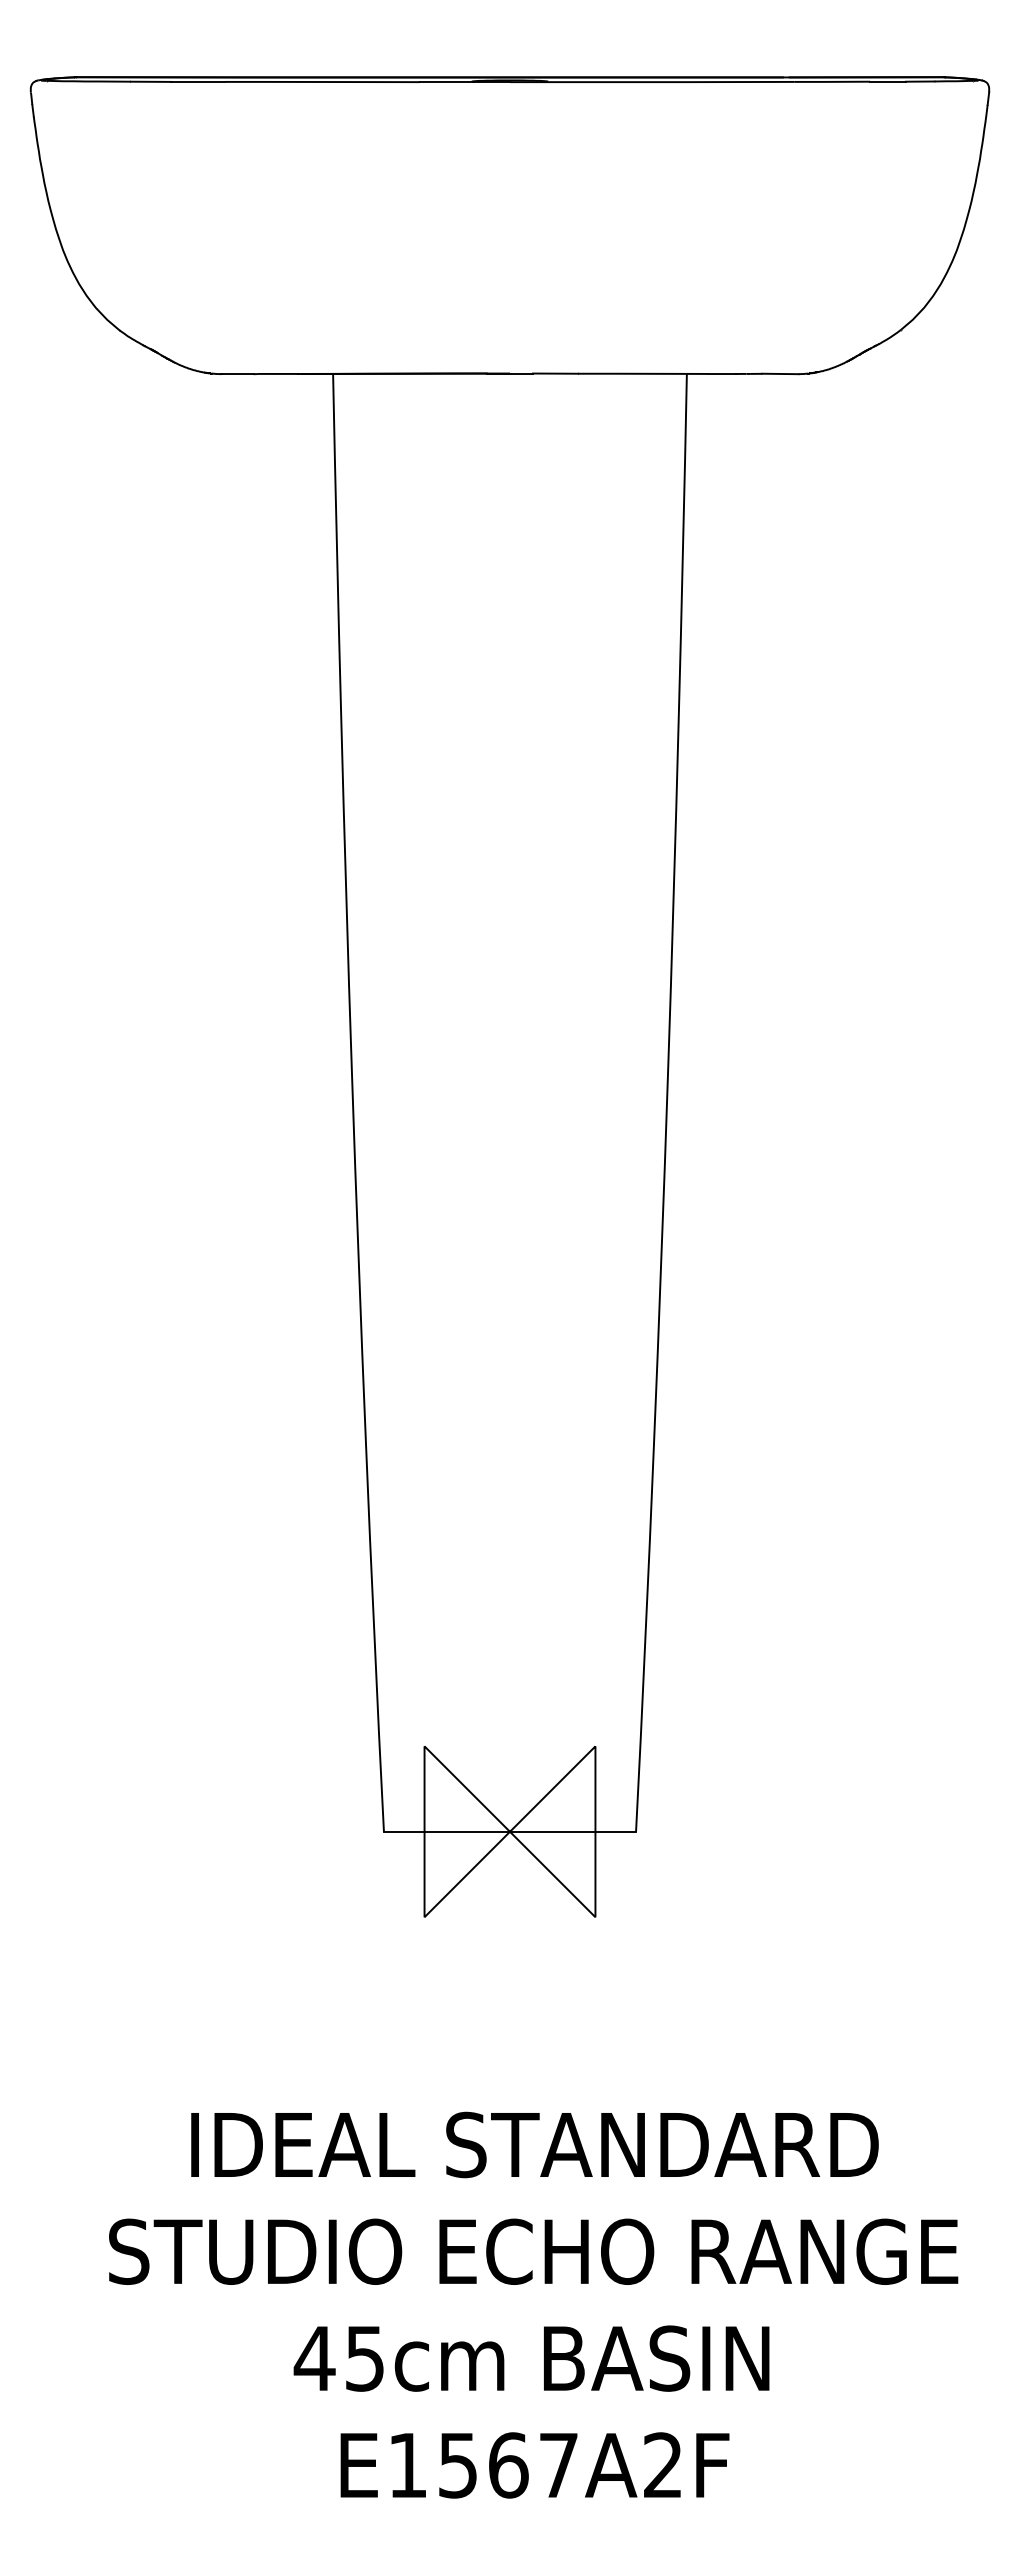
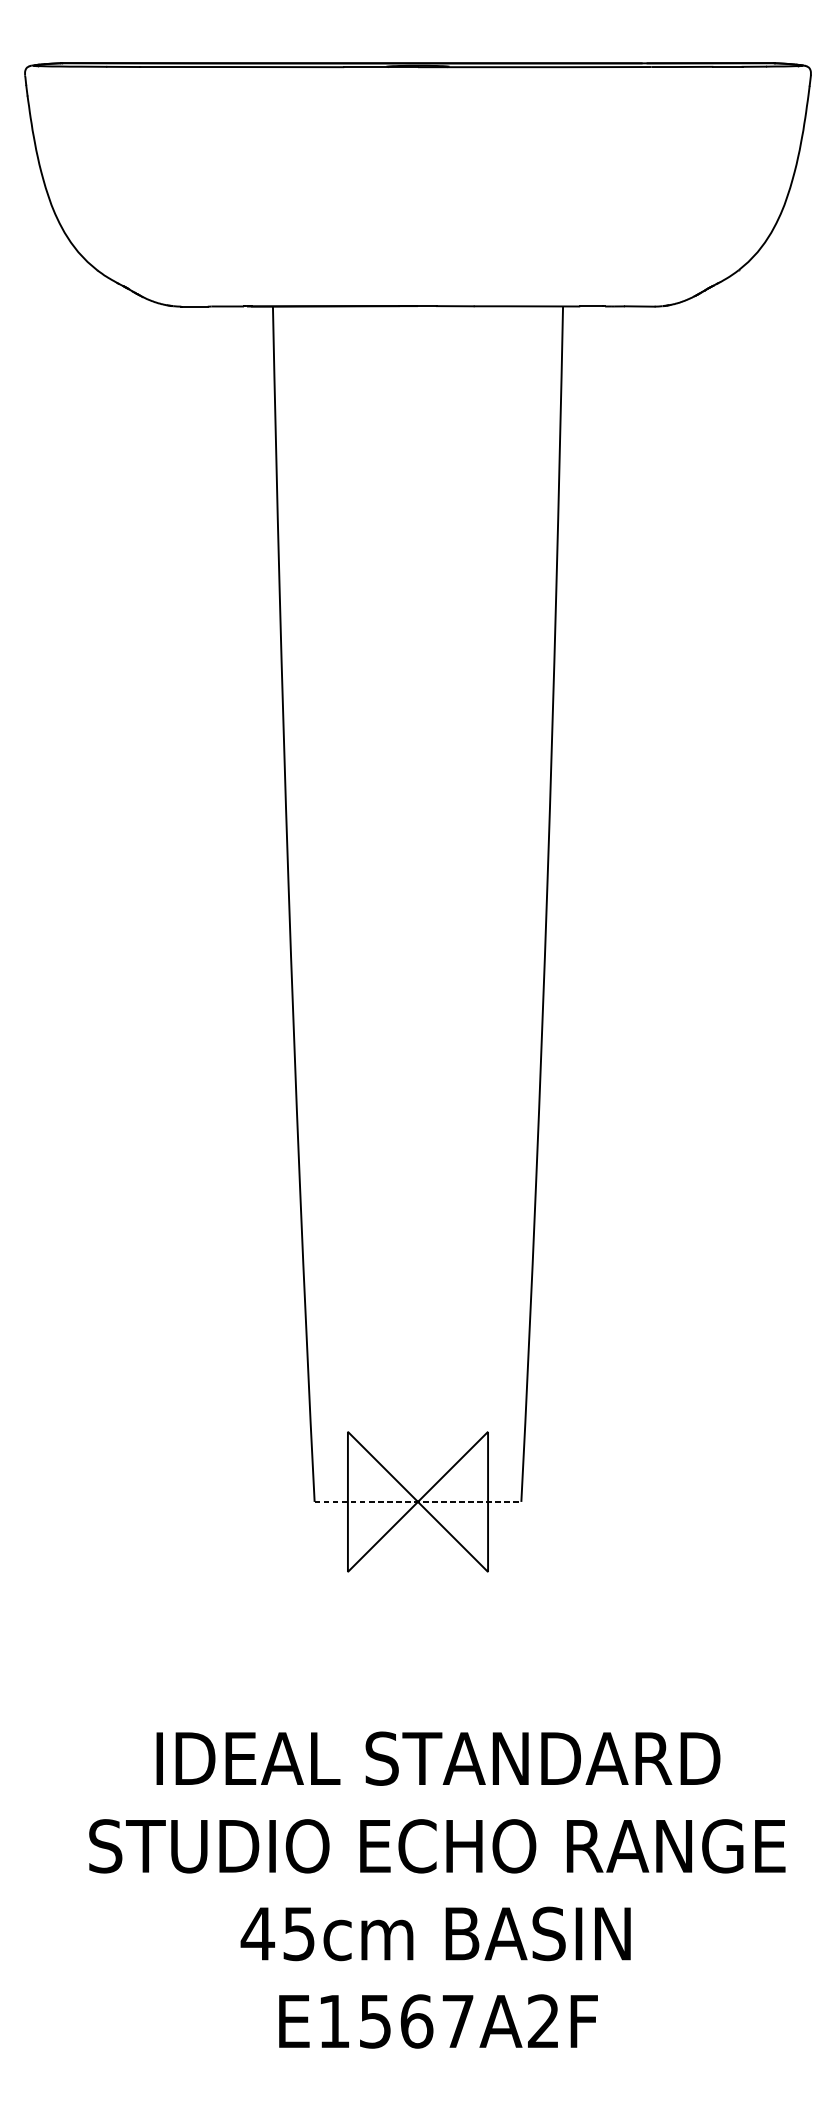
line: (510, 1831) -> (418, 1501), solid -> dashed

